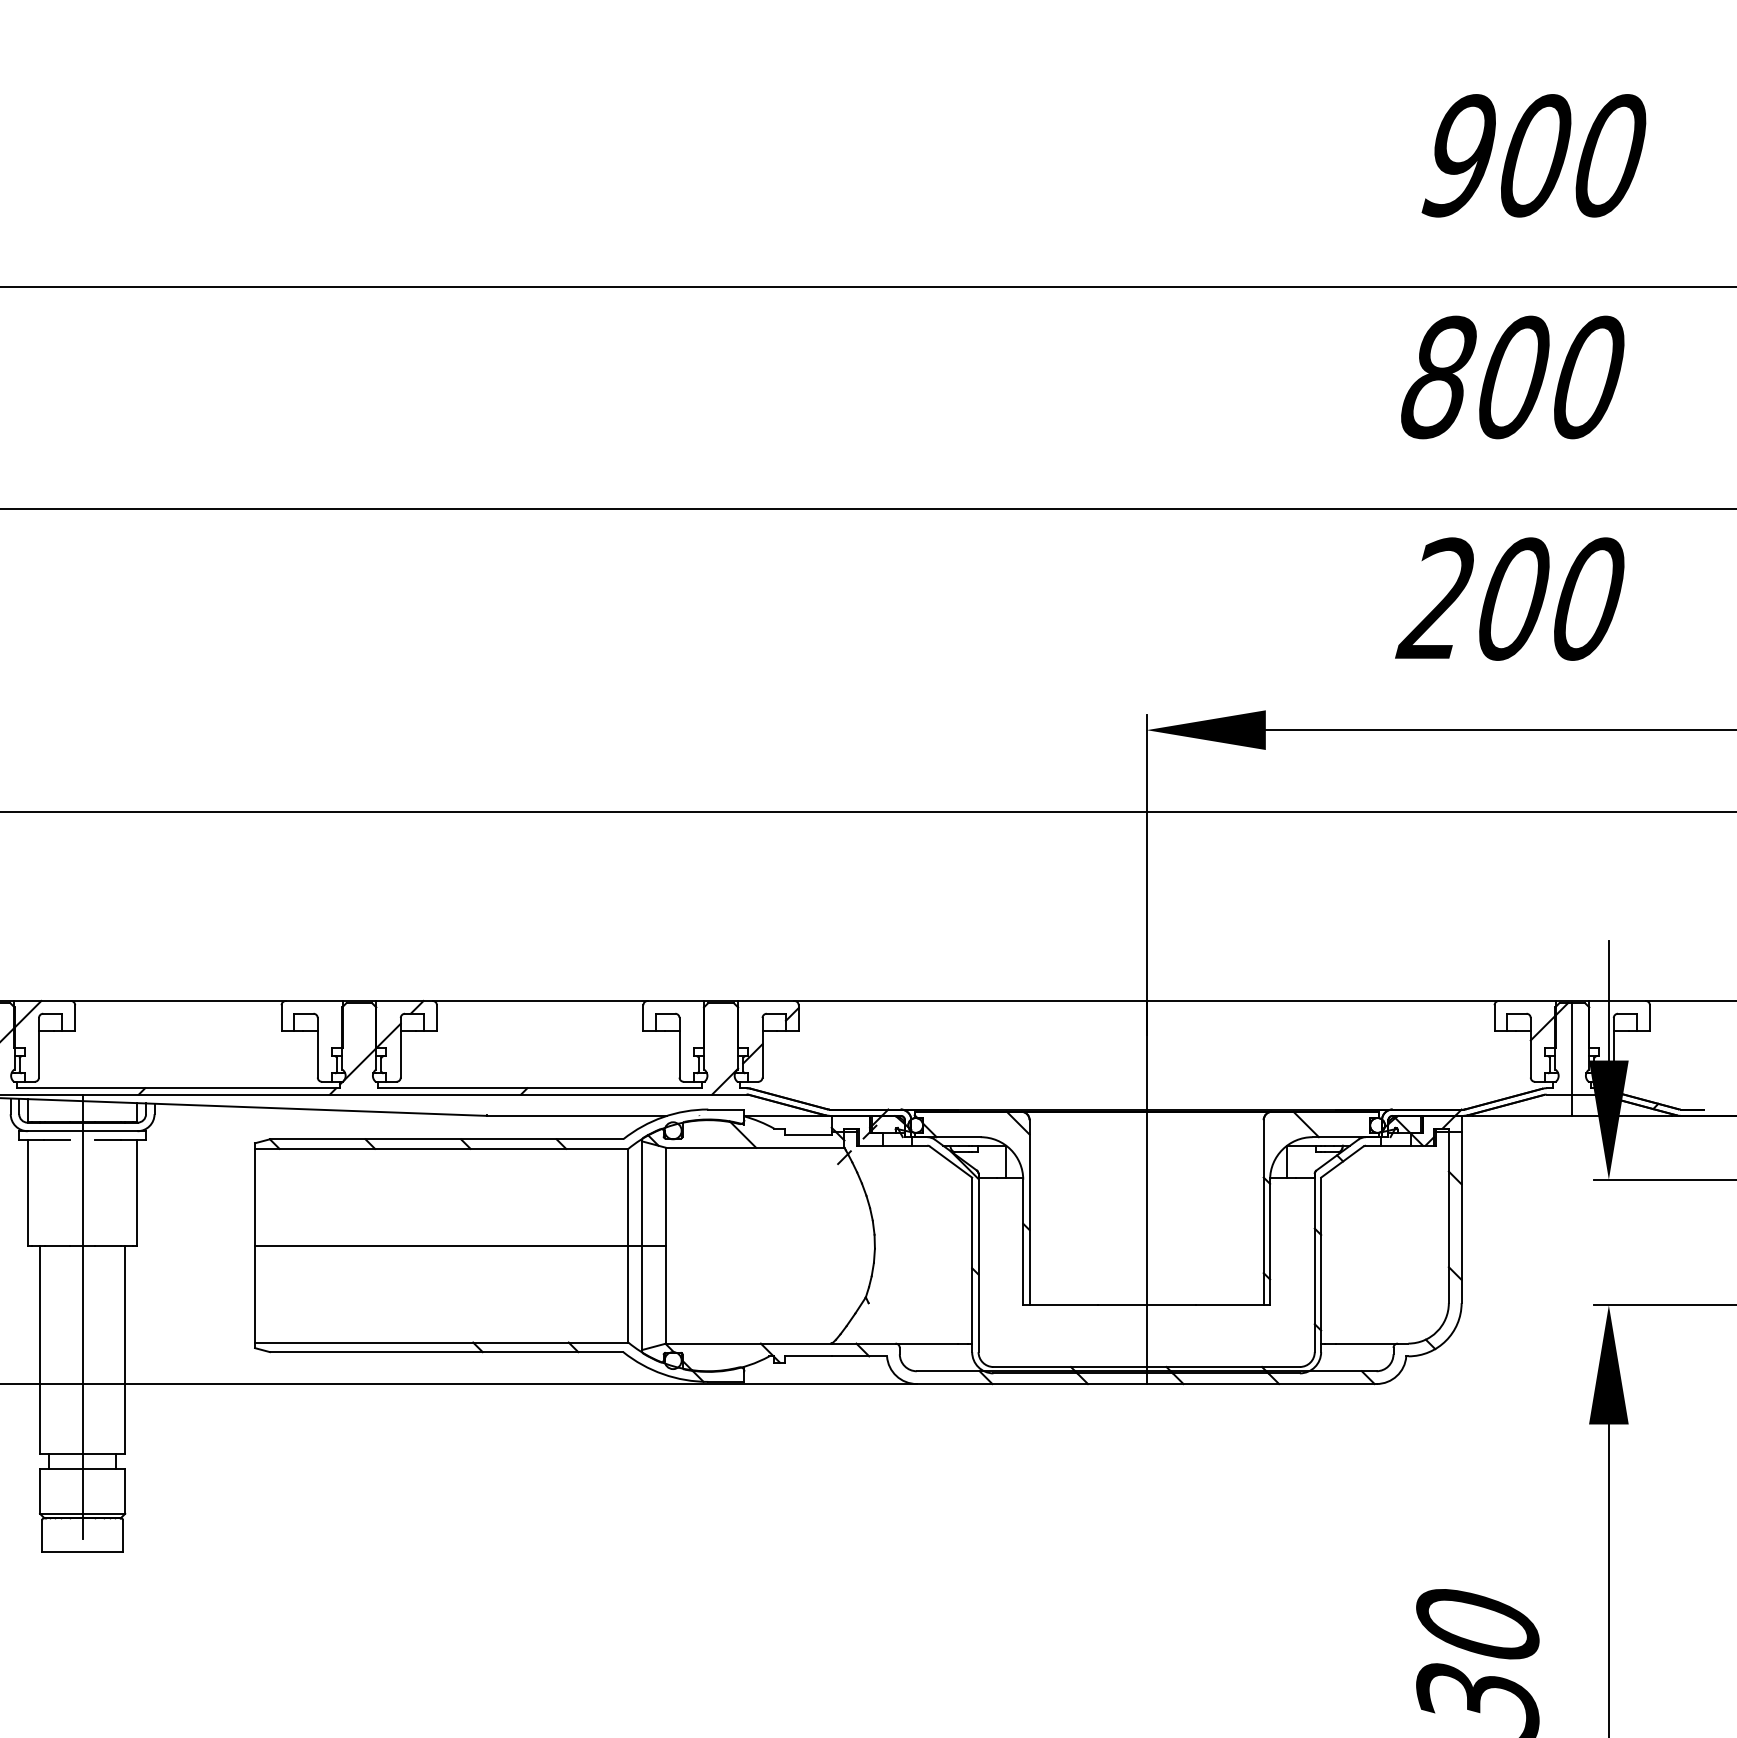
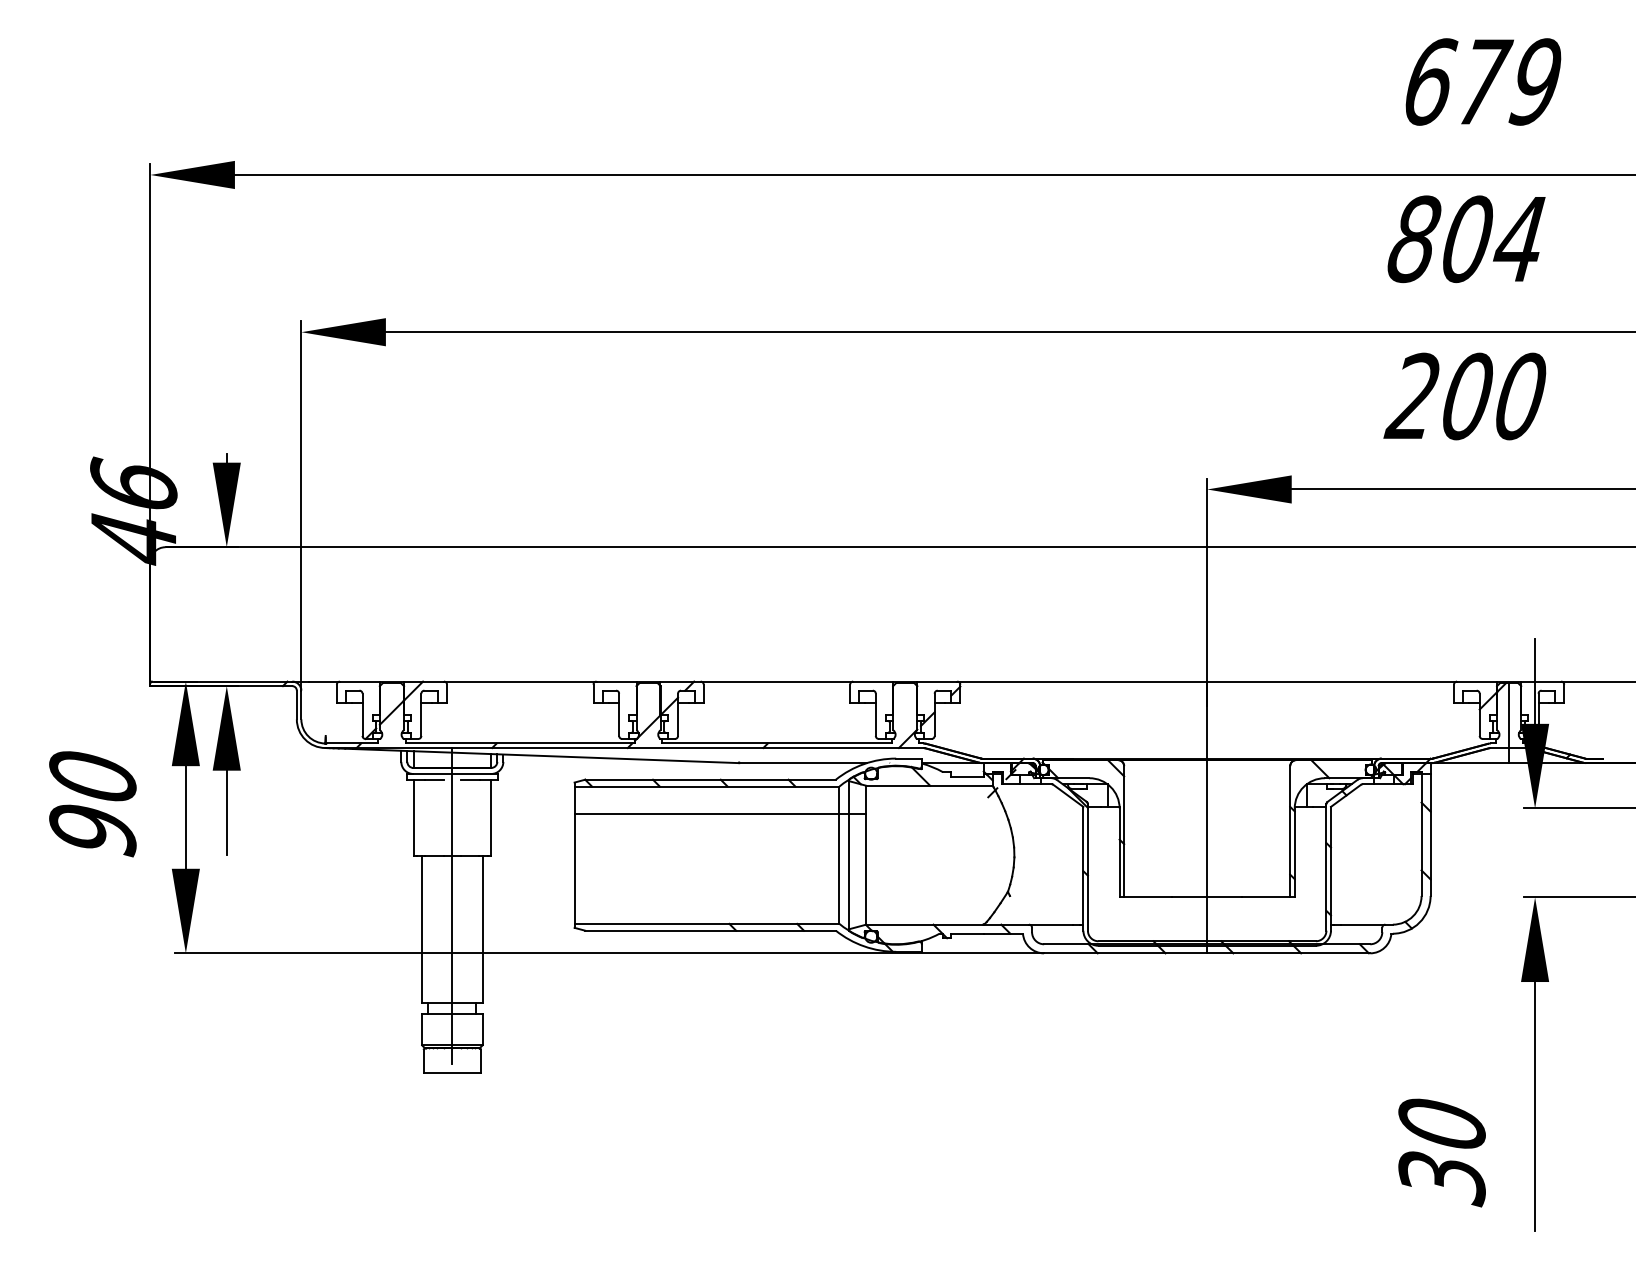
text: (1533, 155) -> (1481, 81), 900 -> 679
text: (1586, 377) -> (1519, 239), 800 -> 804
line: (460, 1246) -> (720, 814), moved

